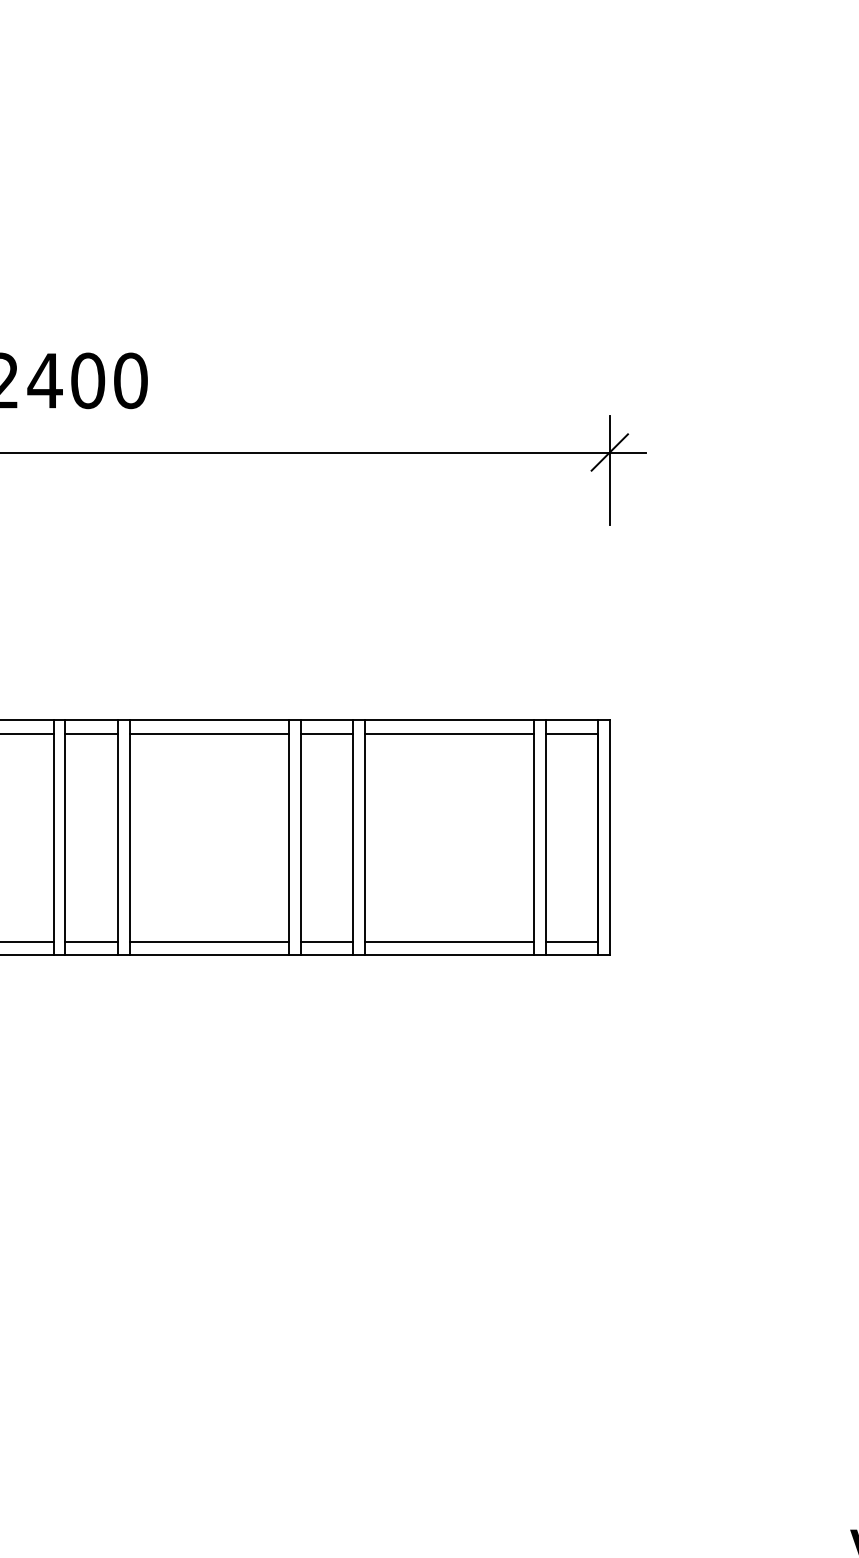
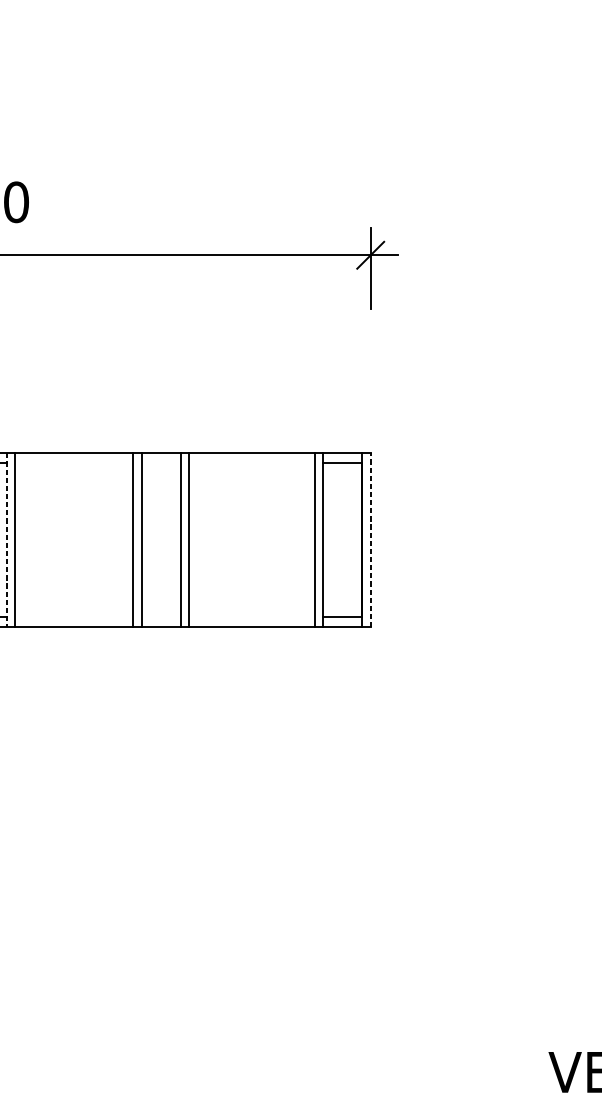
line: (209, 733) -> (74, 463), removed
line: (326, 733) -> (161, 463), removed
line: (449, 733) -> (252, 463), removed
line: (117, 837) -> (6, 540), solid -> dashed
line: (609, 837) -> (370, 540), solid -> dashed
line: (209, 941) -> (74, 616), removed
line: (326, 941) -> (161, 616), removed
line: (449, 941) -> (252, 616), removed

